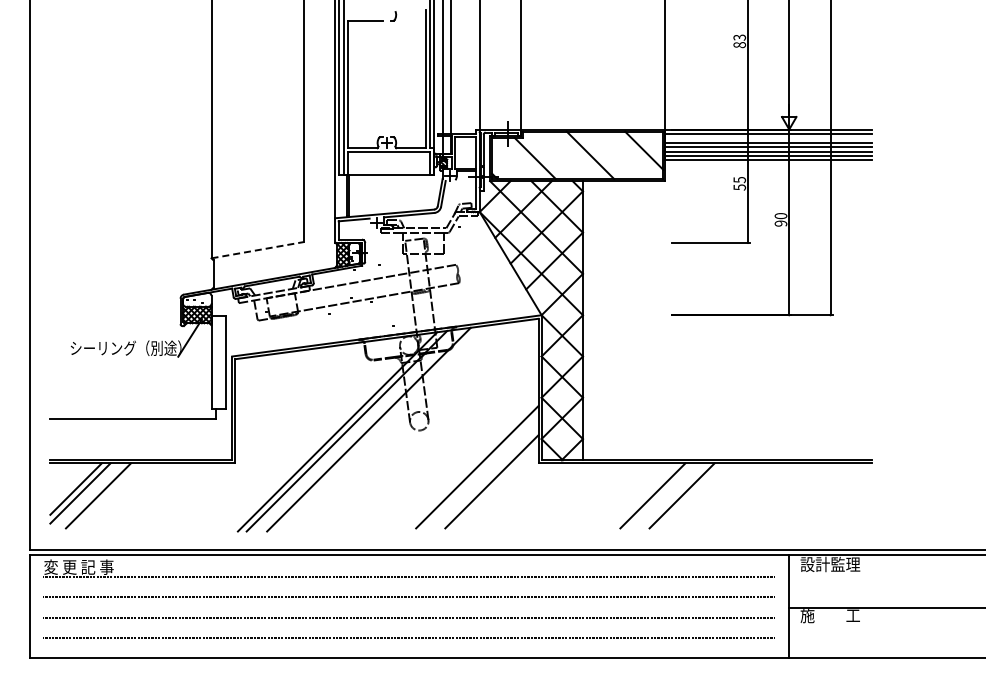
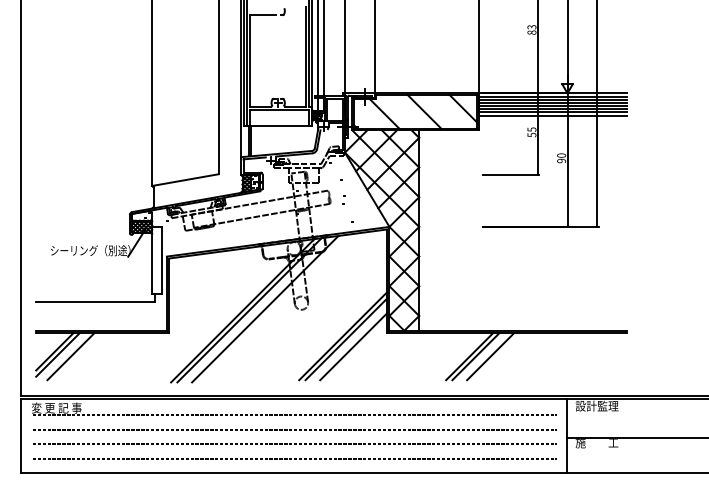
line: (768, 138) -> (552, 99), added
line: (258, 250) -> (185, 180), dashed -> solid
line: (481, 471) -> (346, 339), added
line: (661, 495) -> (475, 356), added

